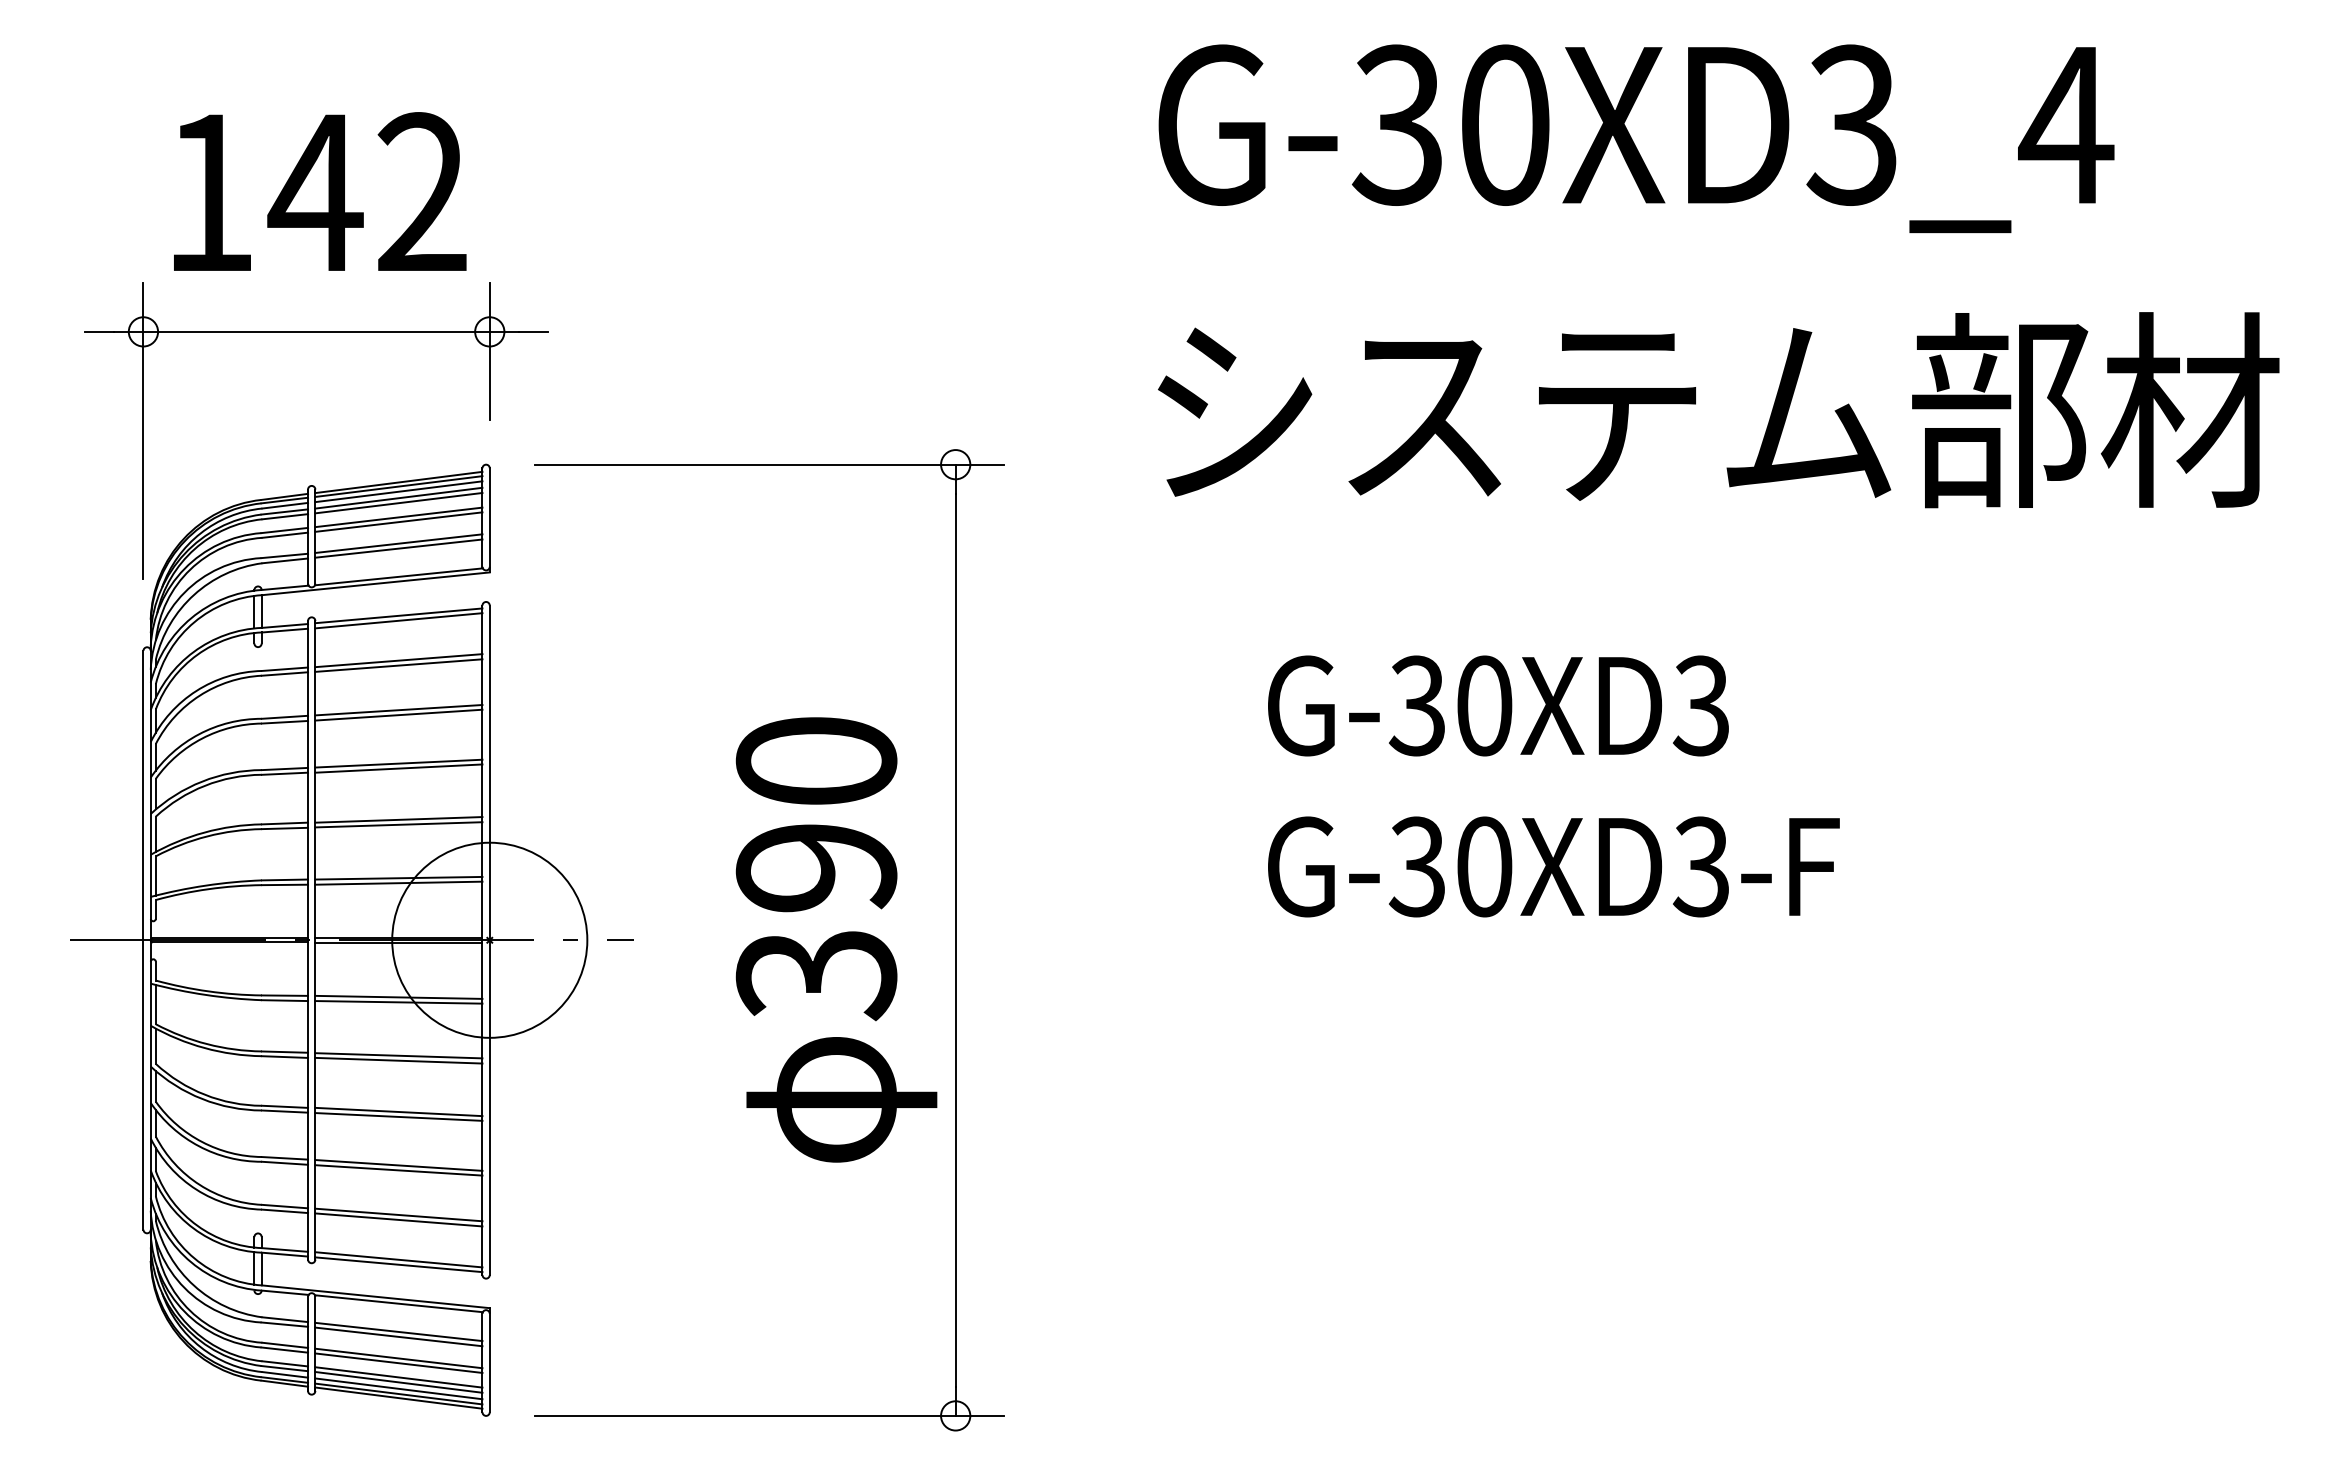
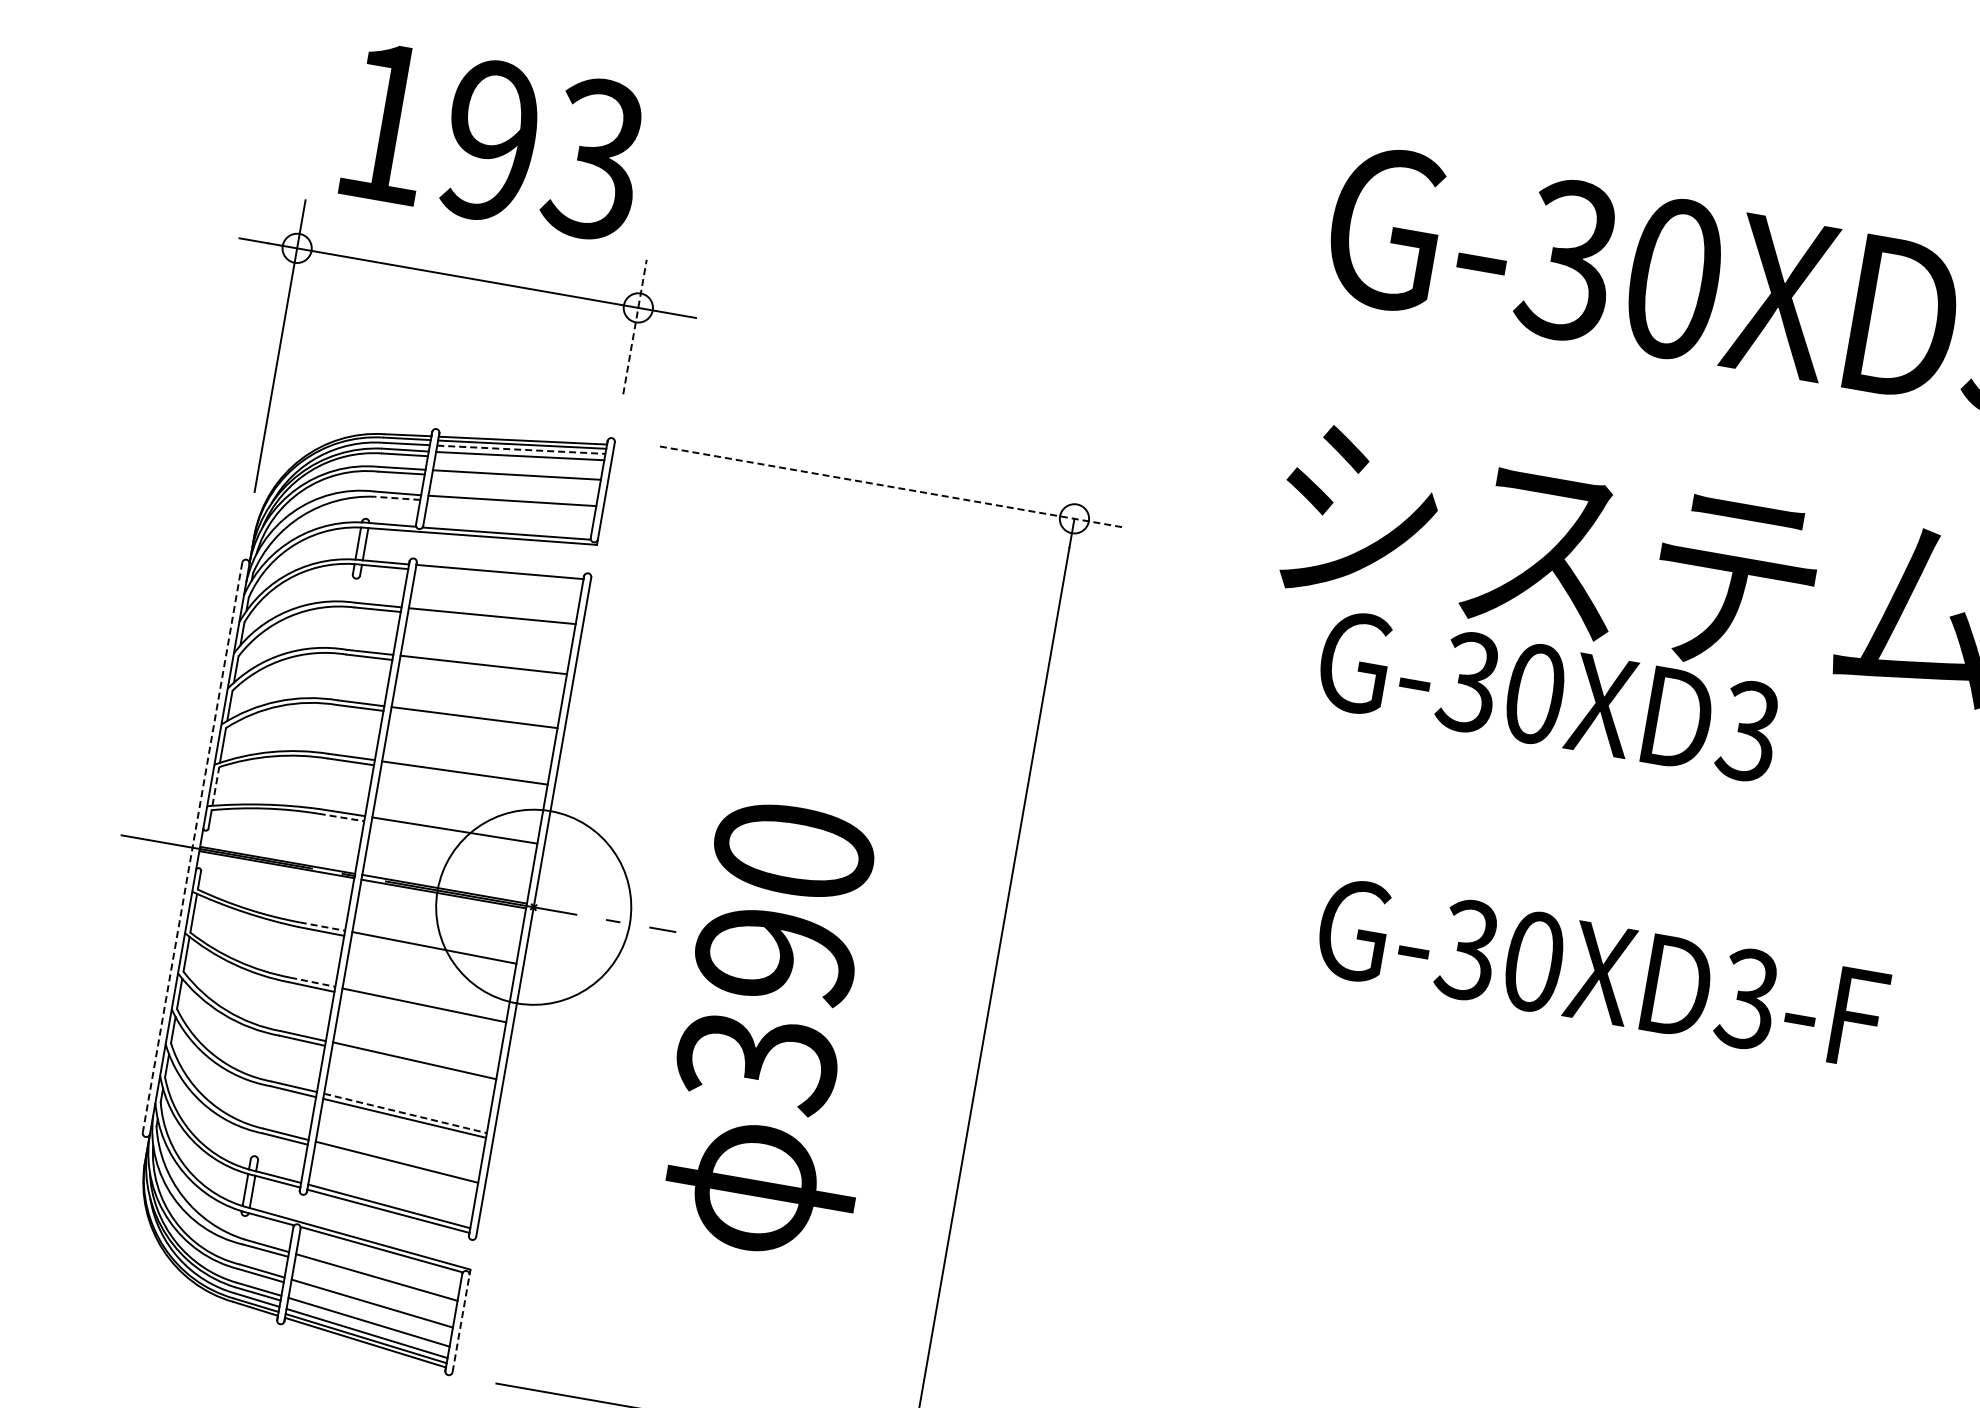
text: (366, 192) -> (540, 149), 142 -> 193
line: (489, 350) -> (634, 326), solid -> dashed
line: (769, 464) -> (891, 486), solid -> dashed
line: (399, 491) -> (521, 449), solid -> dashed
line: (398, 502) -> (519, 460), removed
line: (398, 521) -> (515, 479), removed
line: (398, 548) -> (511, 505), removed
line: (285, 560) -> (397, 498), solid -> dashed
line: (398, 620) -> (498, 576), removed
line: (398, 665) -> (491, 620), removed
text: (1498, 705) -> (1548, 695), moved
line: (398, 714) -> (482, 669), removed
line: (398, 768) -> (473, 722), removed
line: (398, 824) -> (463, 777), removed
text: (1553, 866) -> (1602, 973), moved
line: (155, 875) -> (215, 785), solid -> dashed
line: (398, 882) -> (453, 834), removed
line: (285, 884) -> (342, 817), solid -> dashed
text: (836, 939) -> (783, 1030), moved
line: (143, 940) -> (192, 847), solid -> dashed
line: (285, 995) -> (322, 926), solid -> dashed
line: (398, 1002) -> (433, 952), removed
line: (285, 1052) -> (313, 982), solid -> dashed
line: (398, 1060) -> (423, 1009), removed
line: (398, 1116) -> (413, 1065), removed
line: (398, 1165) -> (405, 1113), solid -> dashed
line: (398, 1219) -> (395, 1166), removed
line: (398, 1336) -> (375, 1281), removed
line: (489, 1359) -> (461, 1320), solid -> dashed
line: (398, 1362) -> (371, 1307), removed
line: (398, 1382) -> (367, 1327), removed

